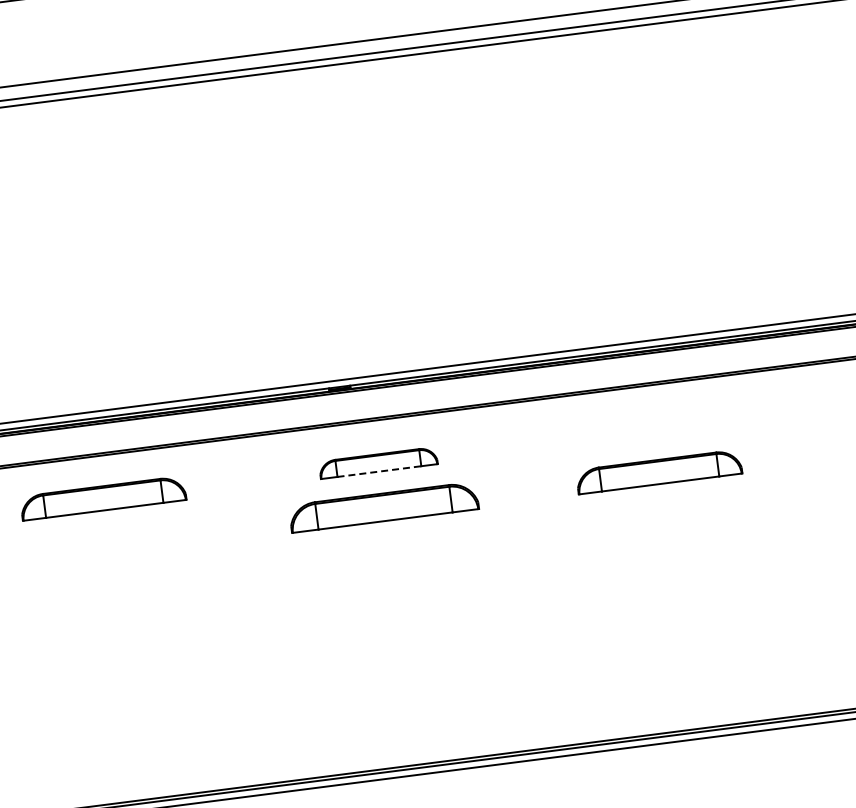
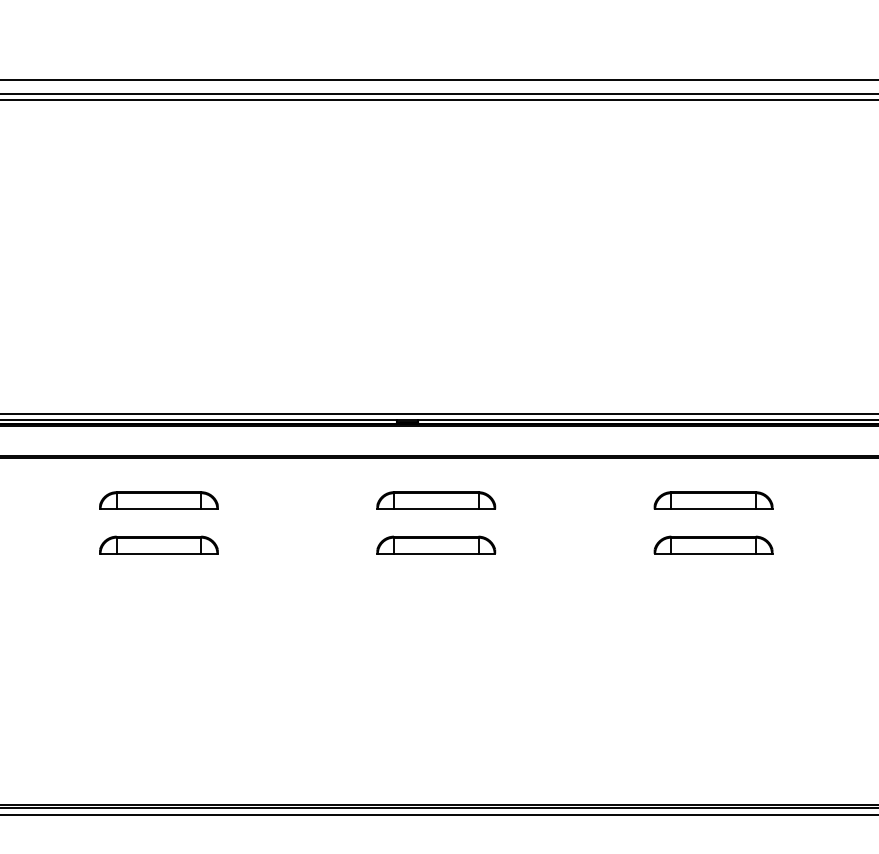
part: (653, 427) -> (713, 500), added
line: (379, 471) -> (436, 509), dashed -> solid
part: (658, 471) -> (713, 544), size x0.71
part: (102, 498) -> (158, 500), size x0.71
part: (384, 506) -> (436, 544), size x0.62
part: (108, 541) -> (158, 544), added

